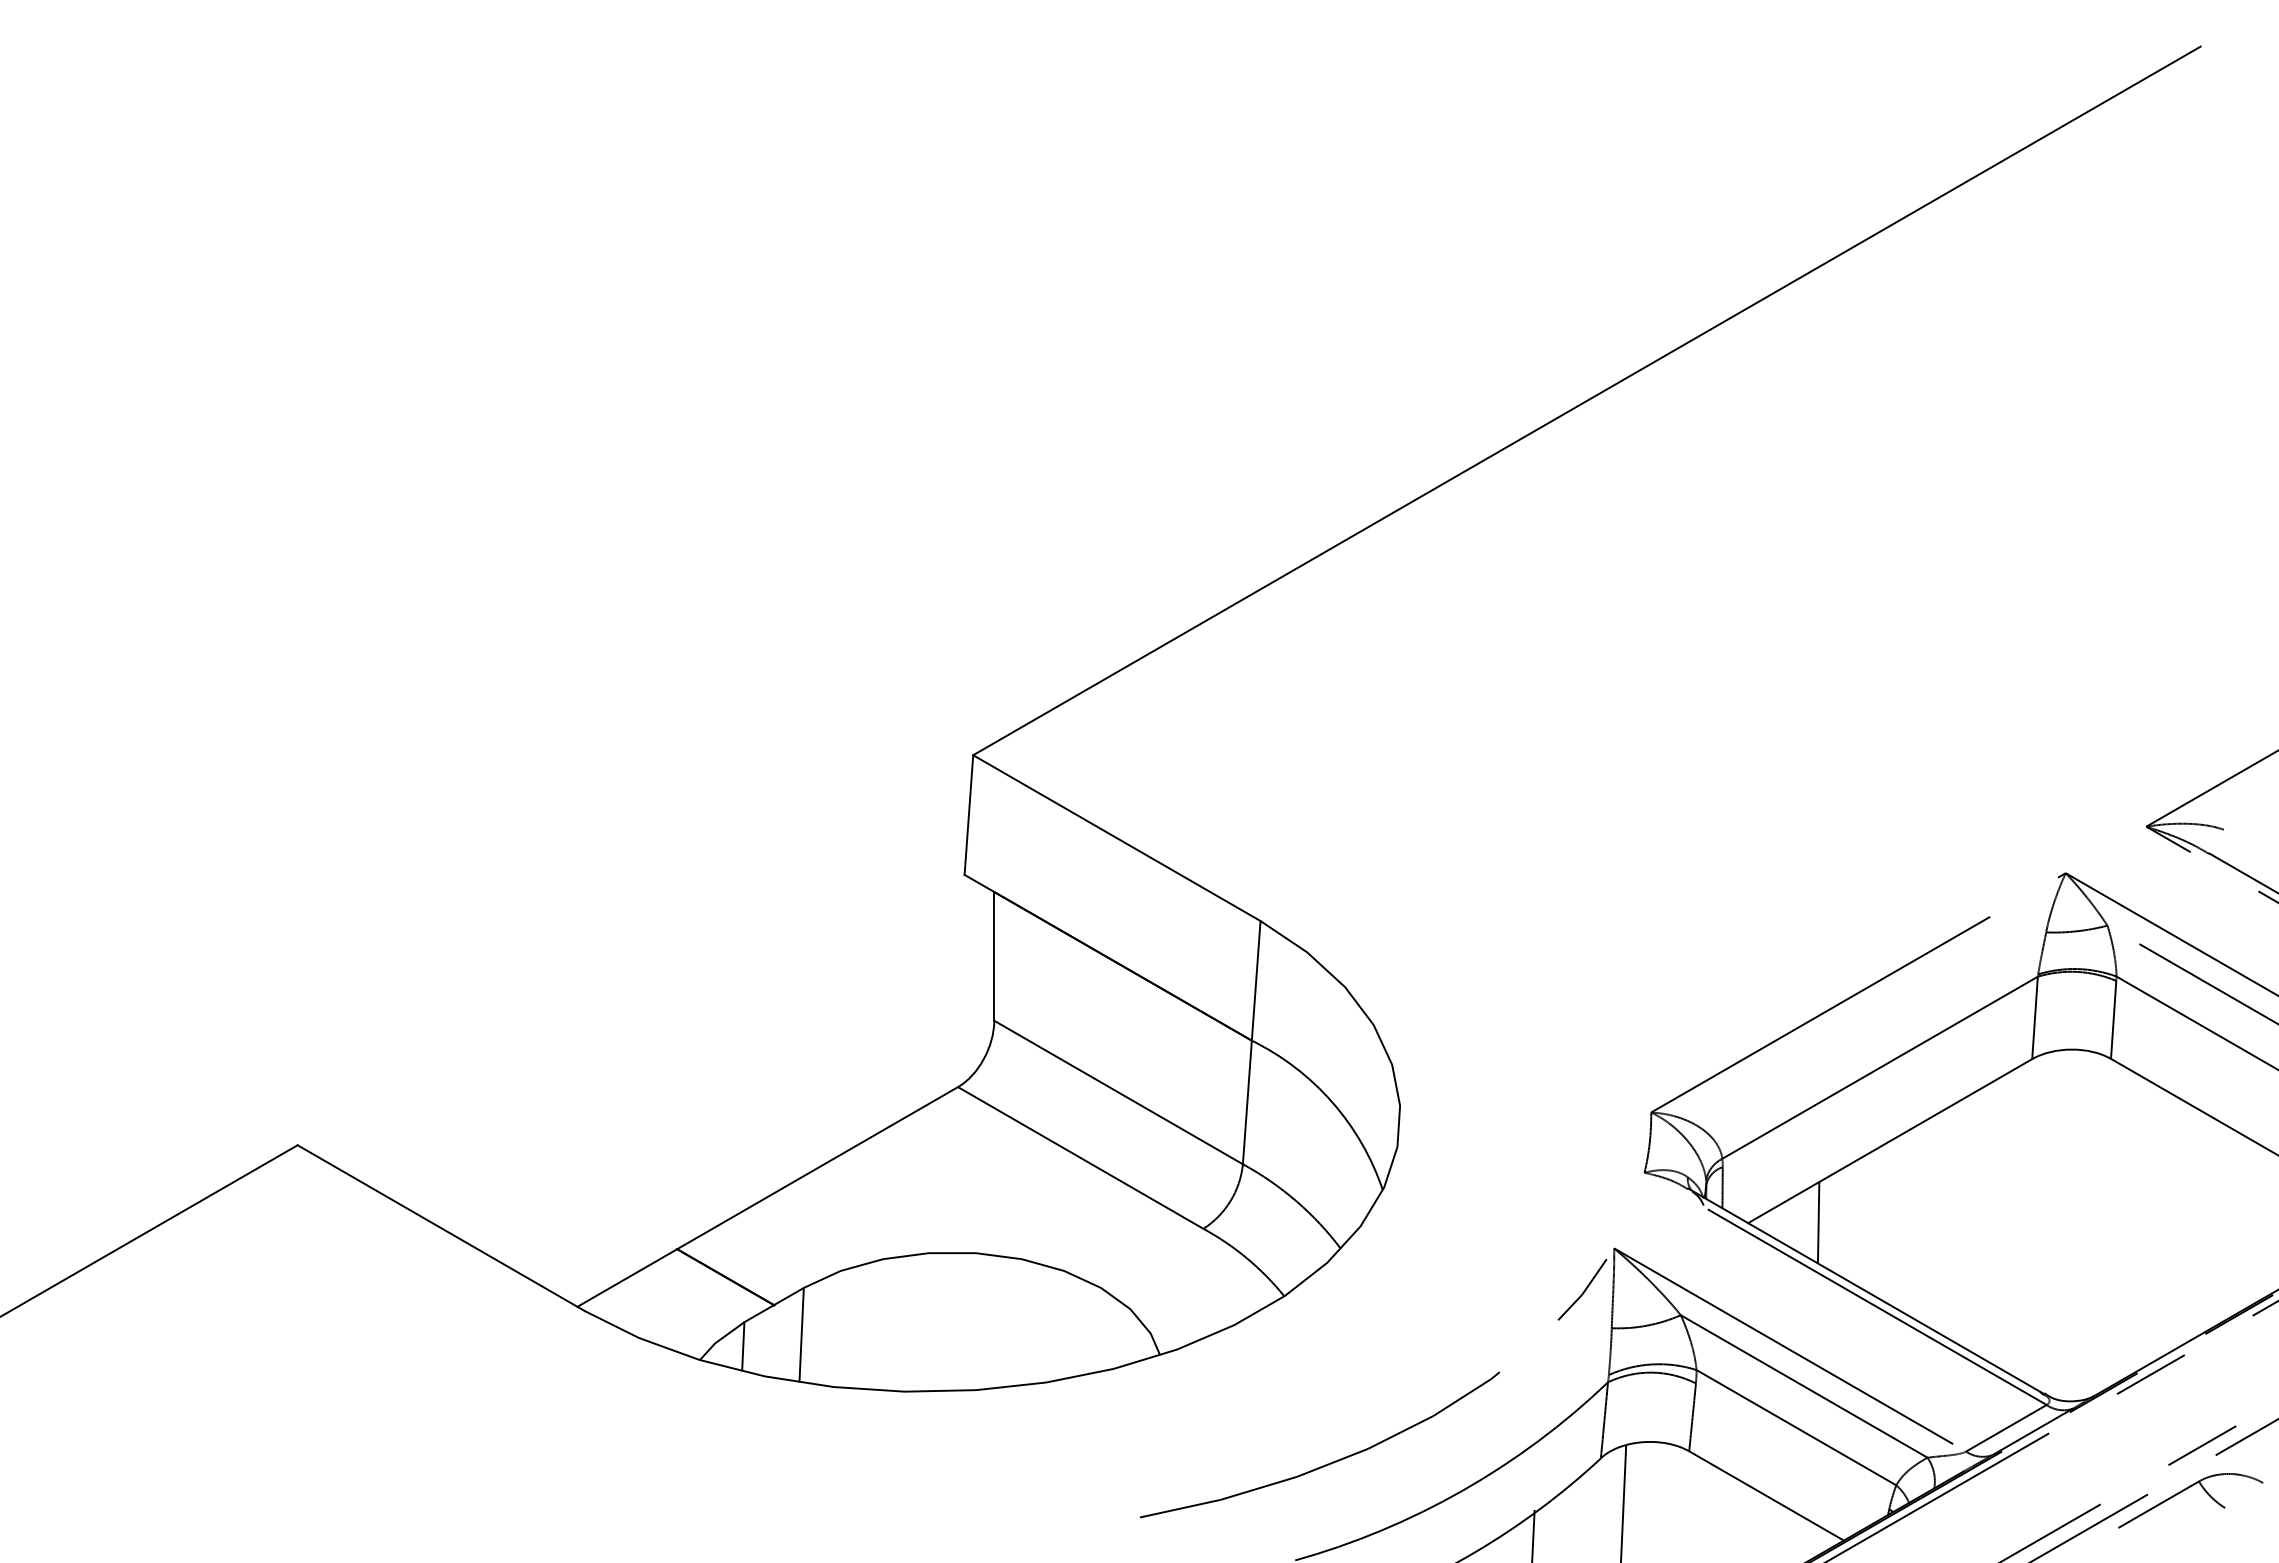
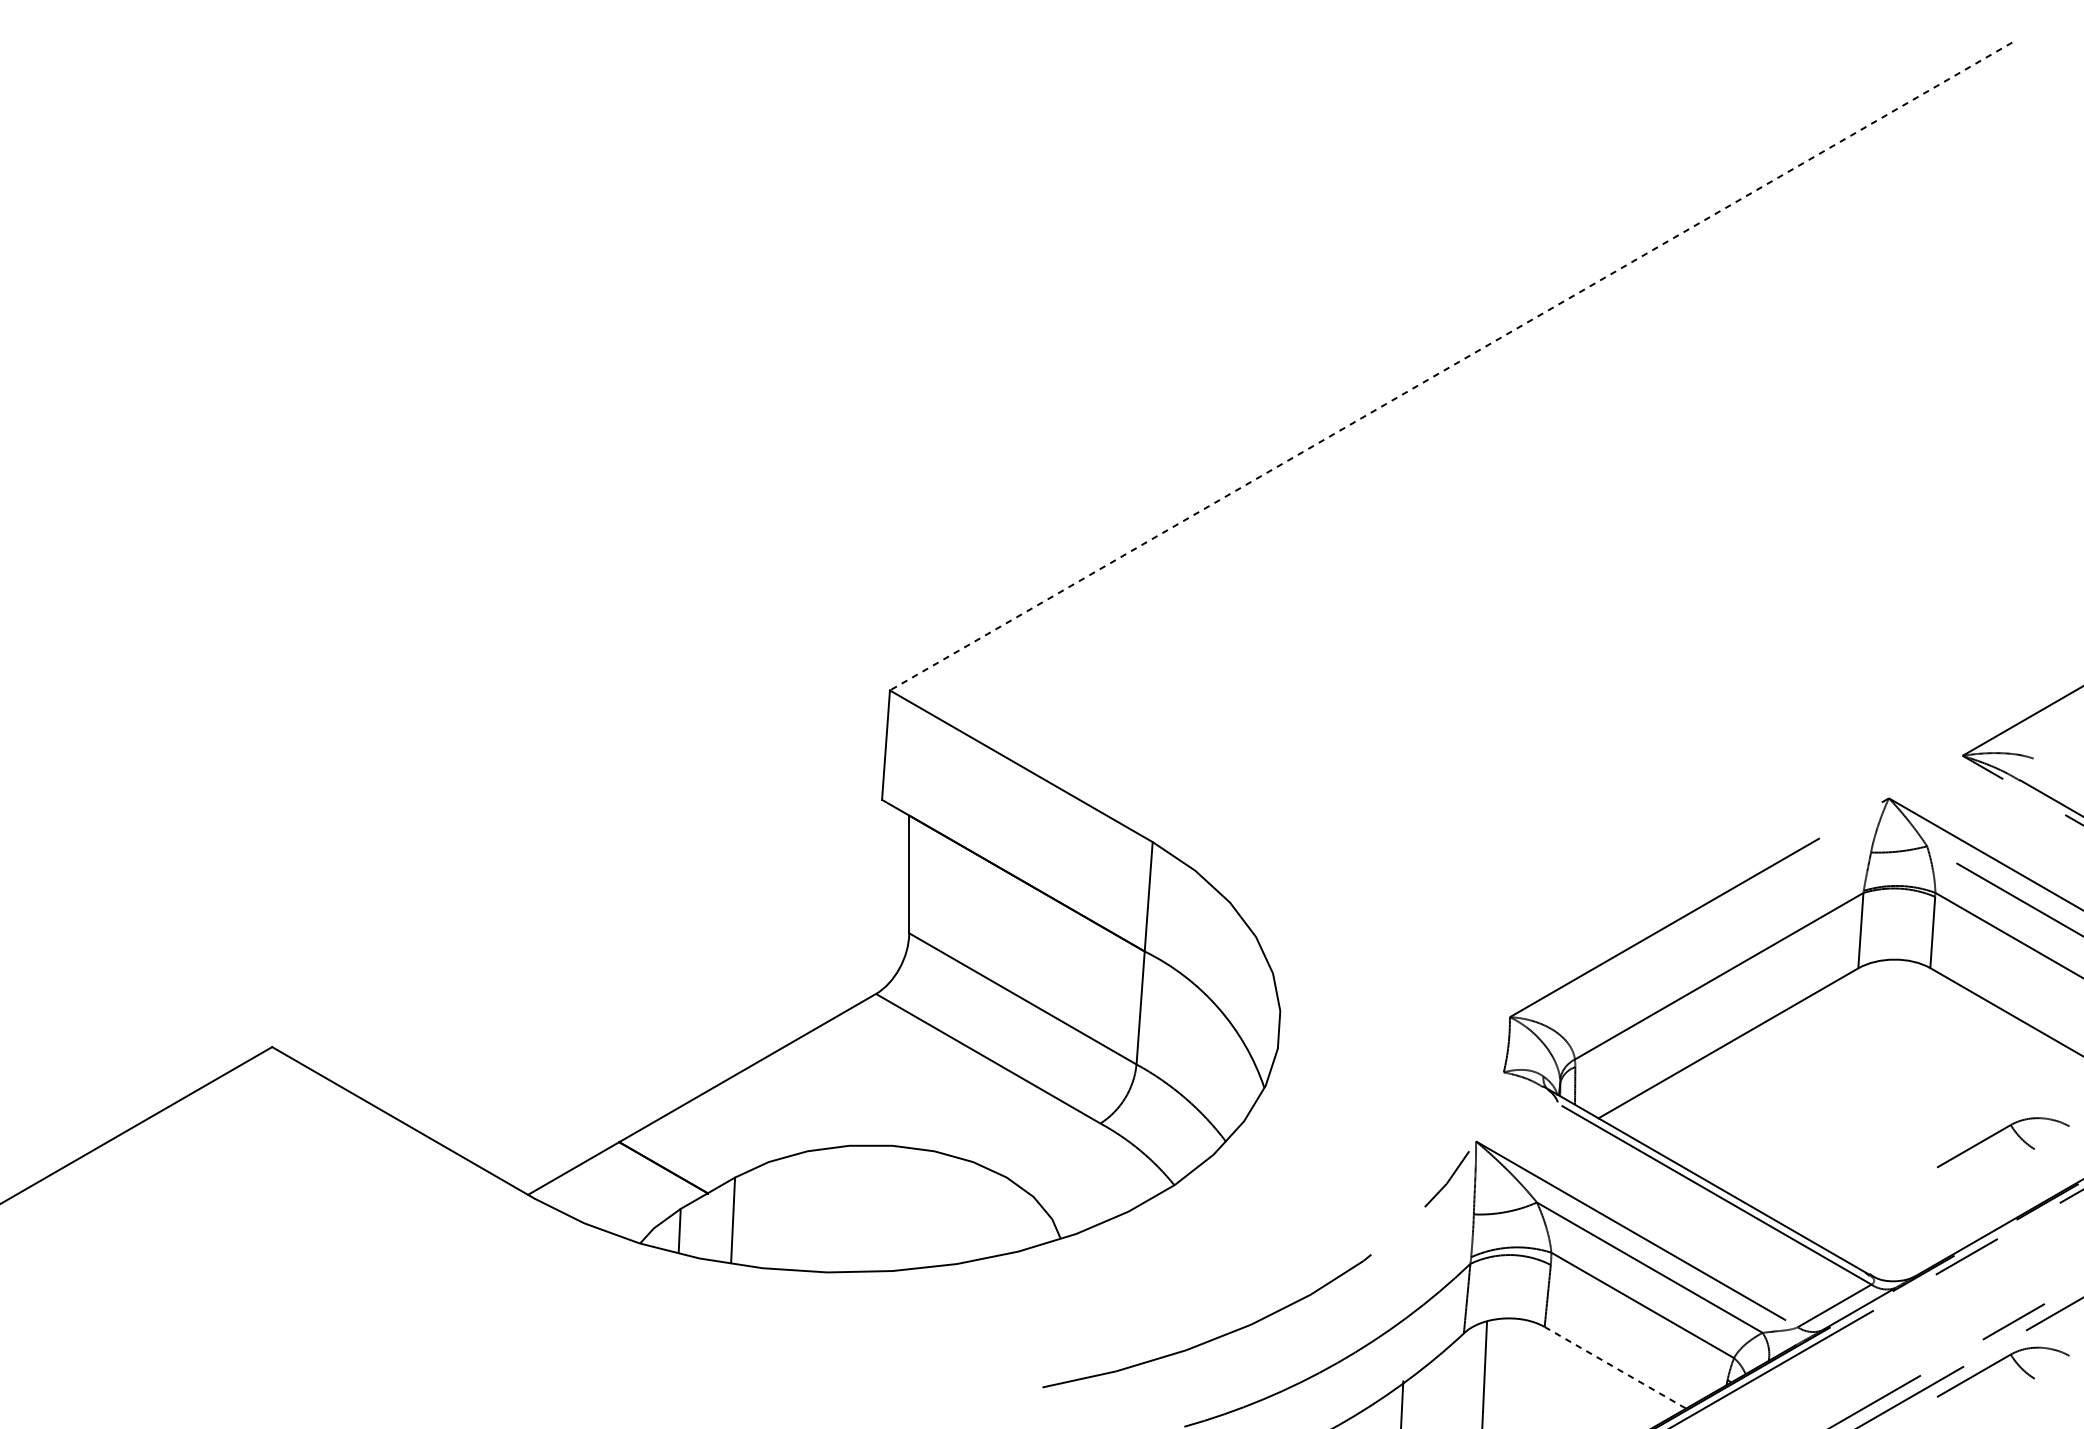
line: (1586, 400) -> (1450, 366), solid -> dashed
line: (1818, 1222) -> (1662, 1117), removed
part: (2185, 1239) -> (1998, 1133), added
line: (1766, 1496) -> (1615, 1368), solid -> dashed

